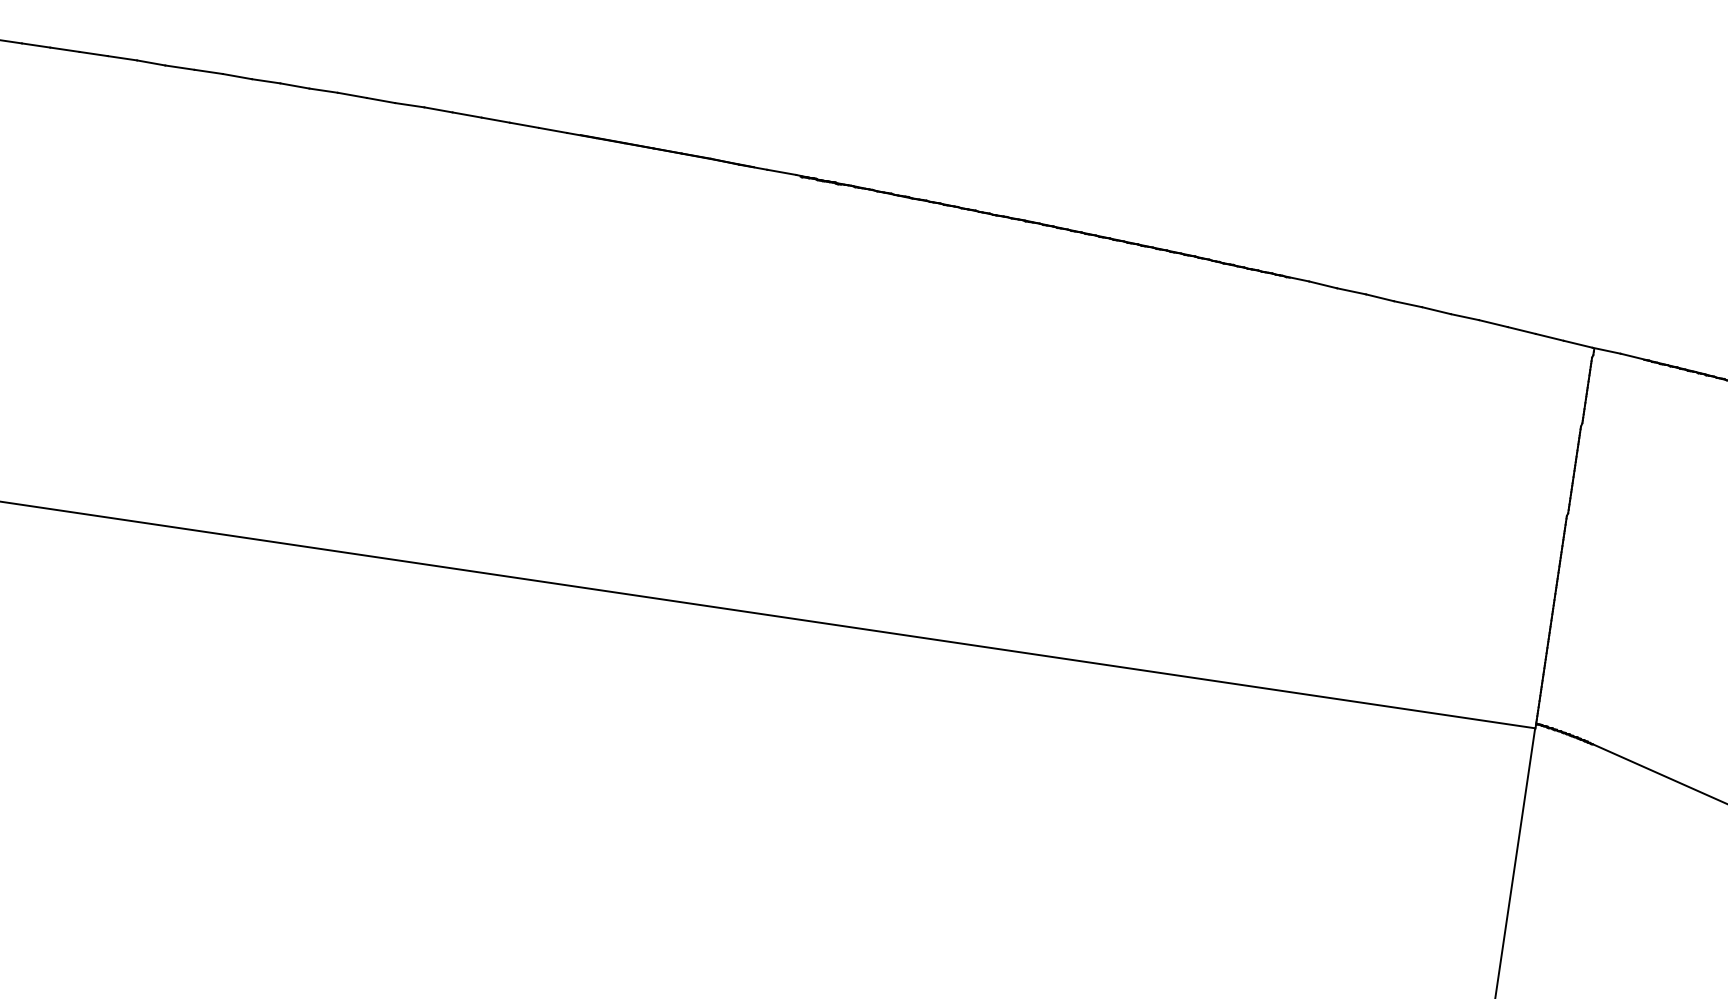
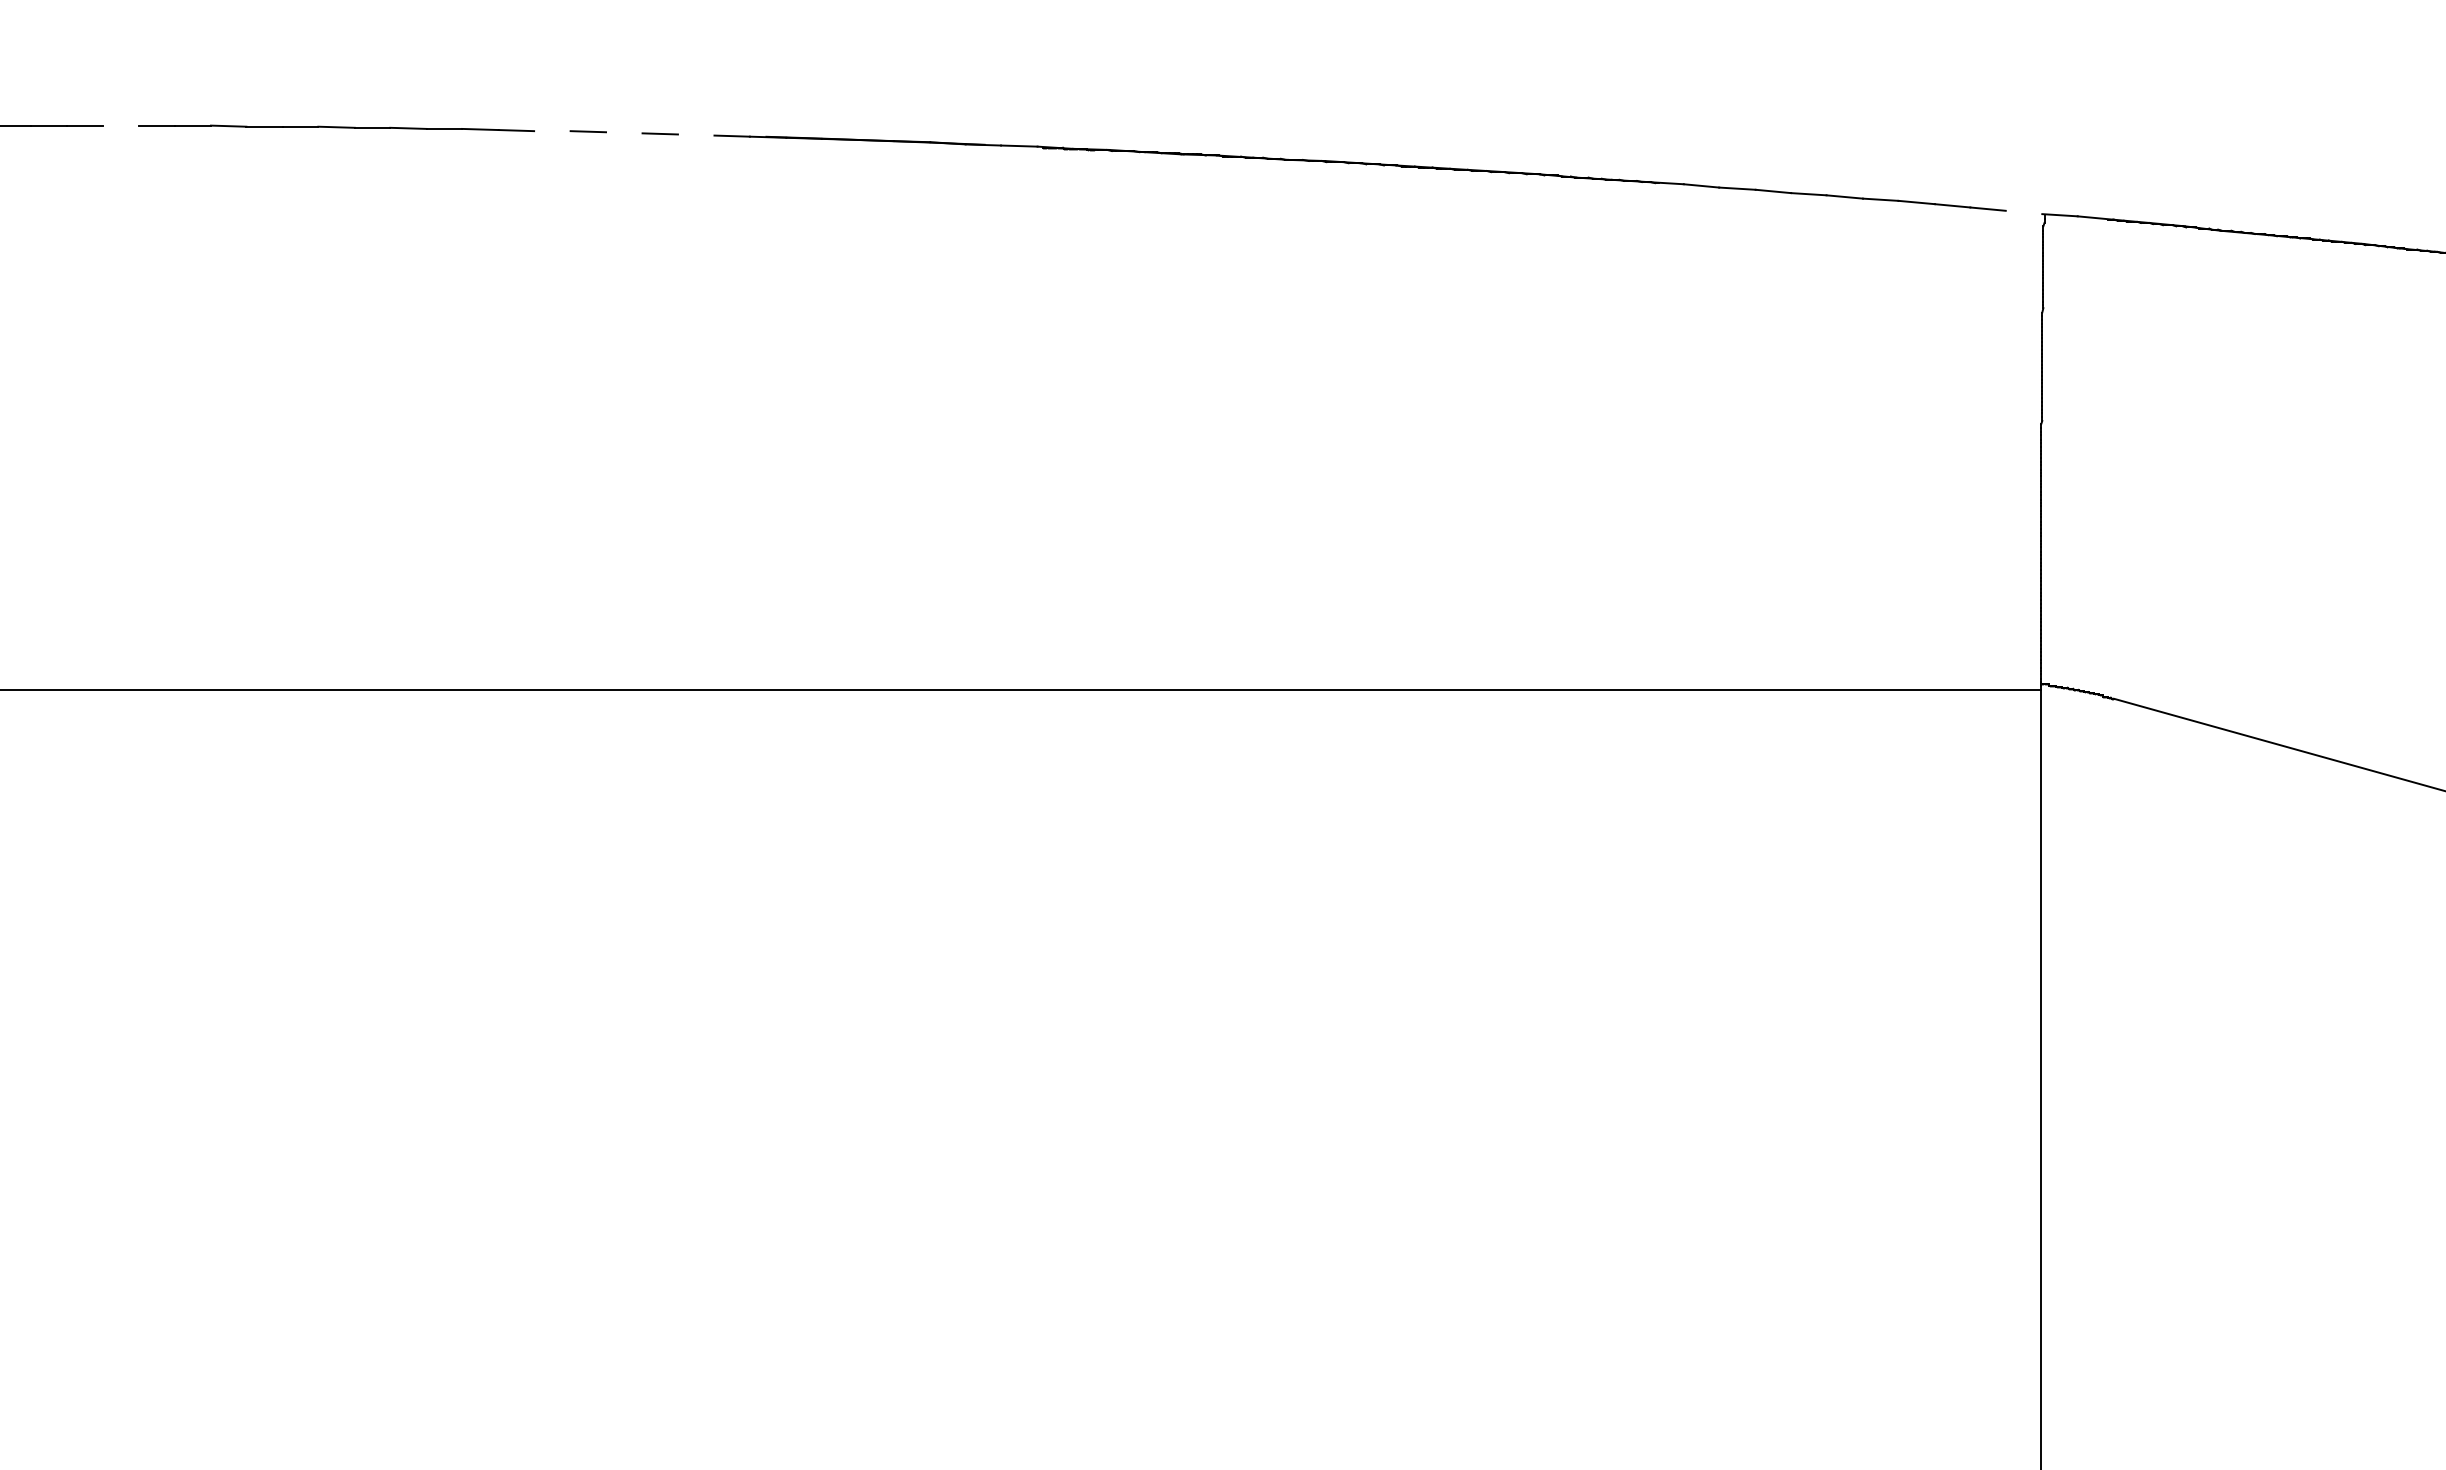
line: (64, 49) -> (120, 125), removed
line: (409, 105) -> (552, 131), removed
line: (467, 114) -> (624, 132), removed
line: (523, 124) -> (695, 134), removed
line: (1577, 344) -> (2023, 212), removed

